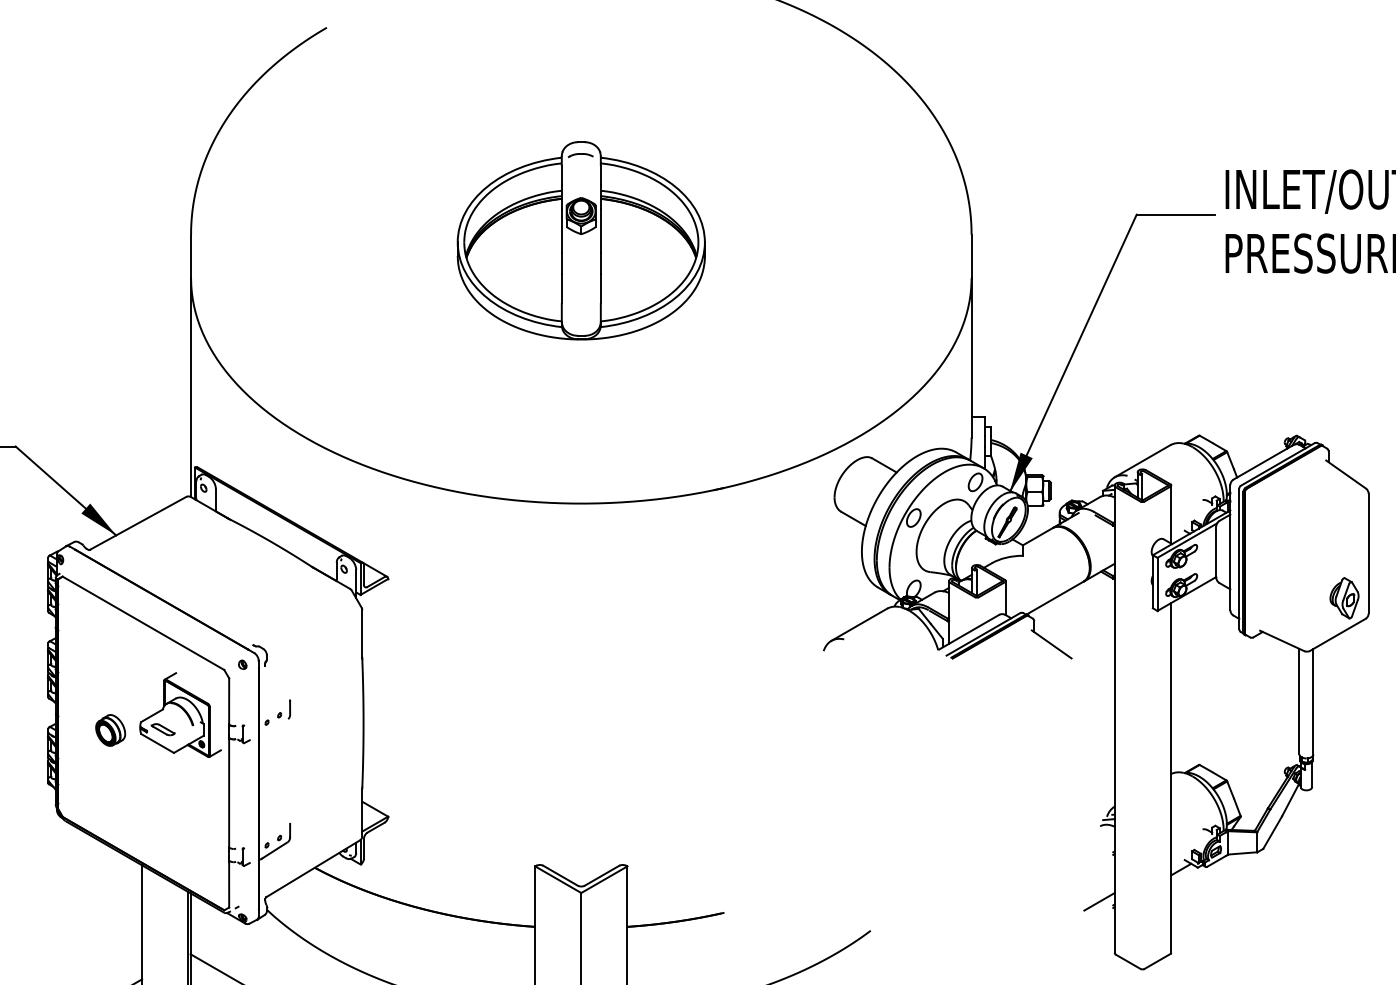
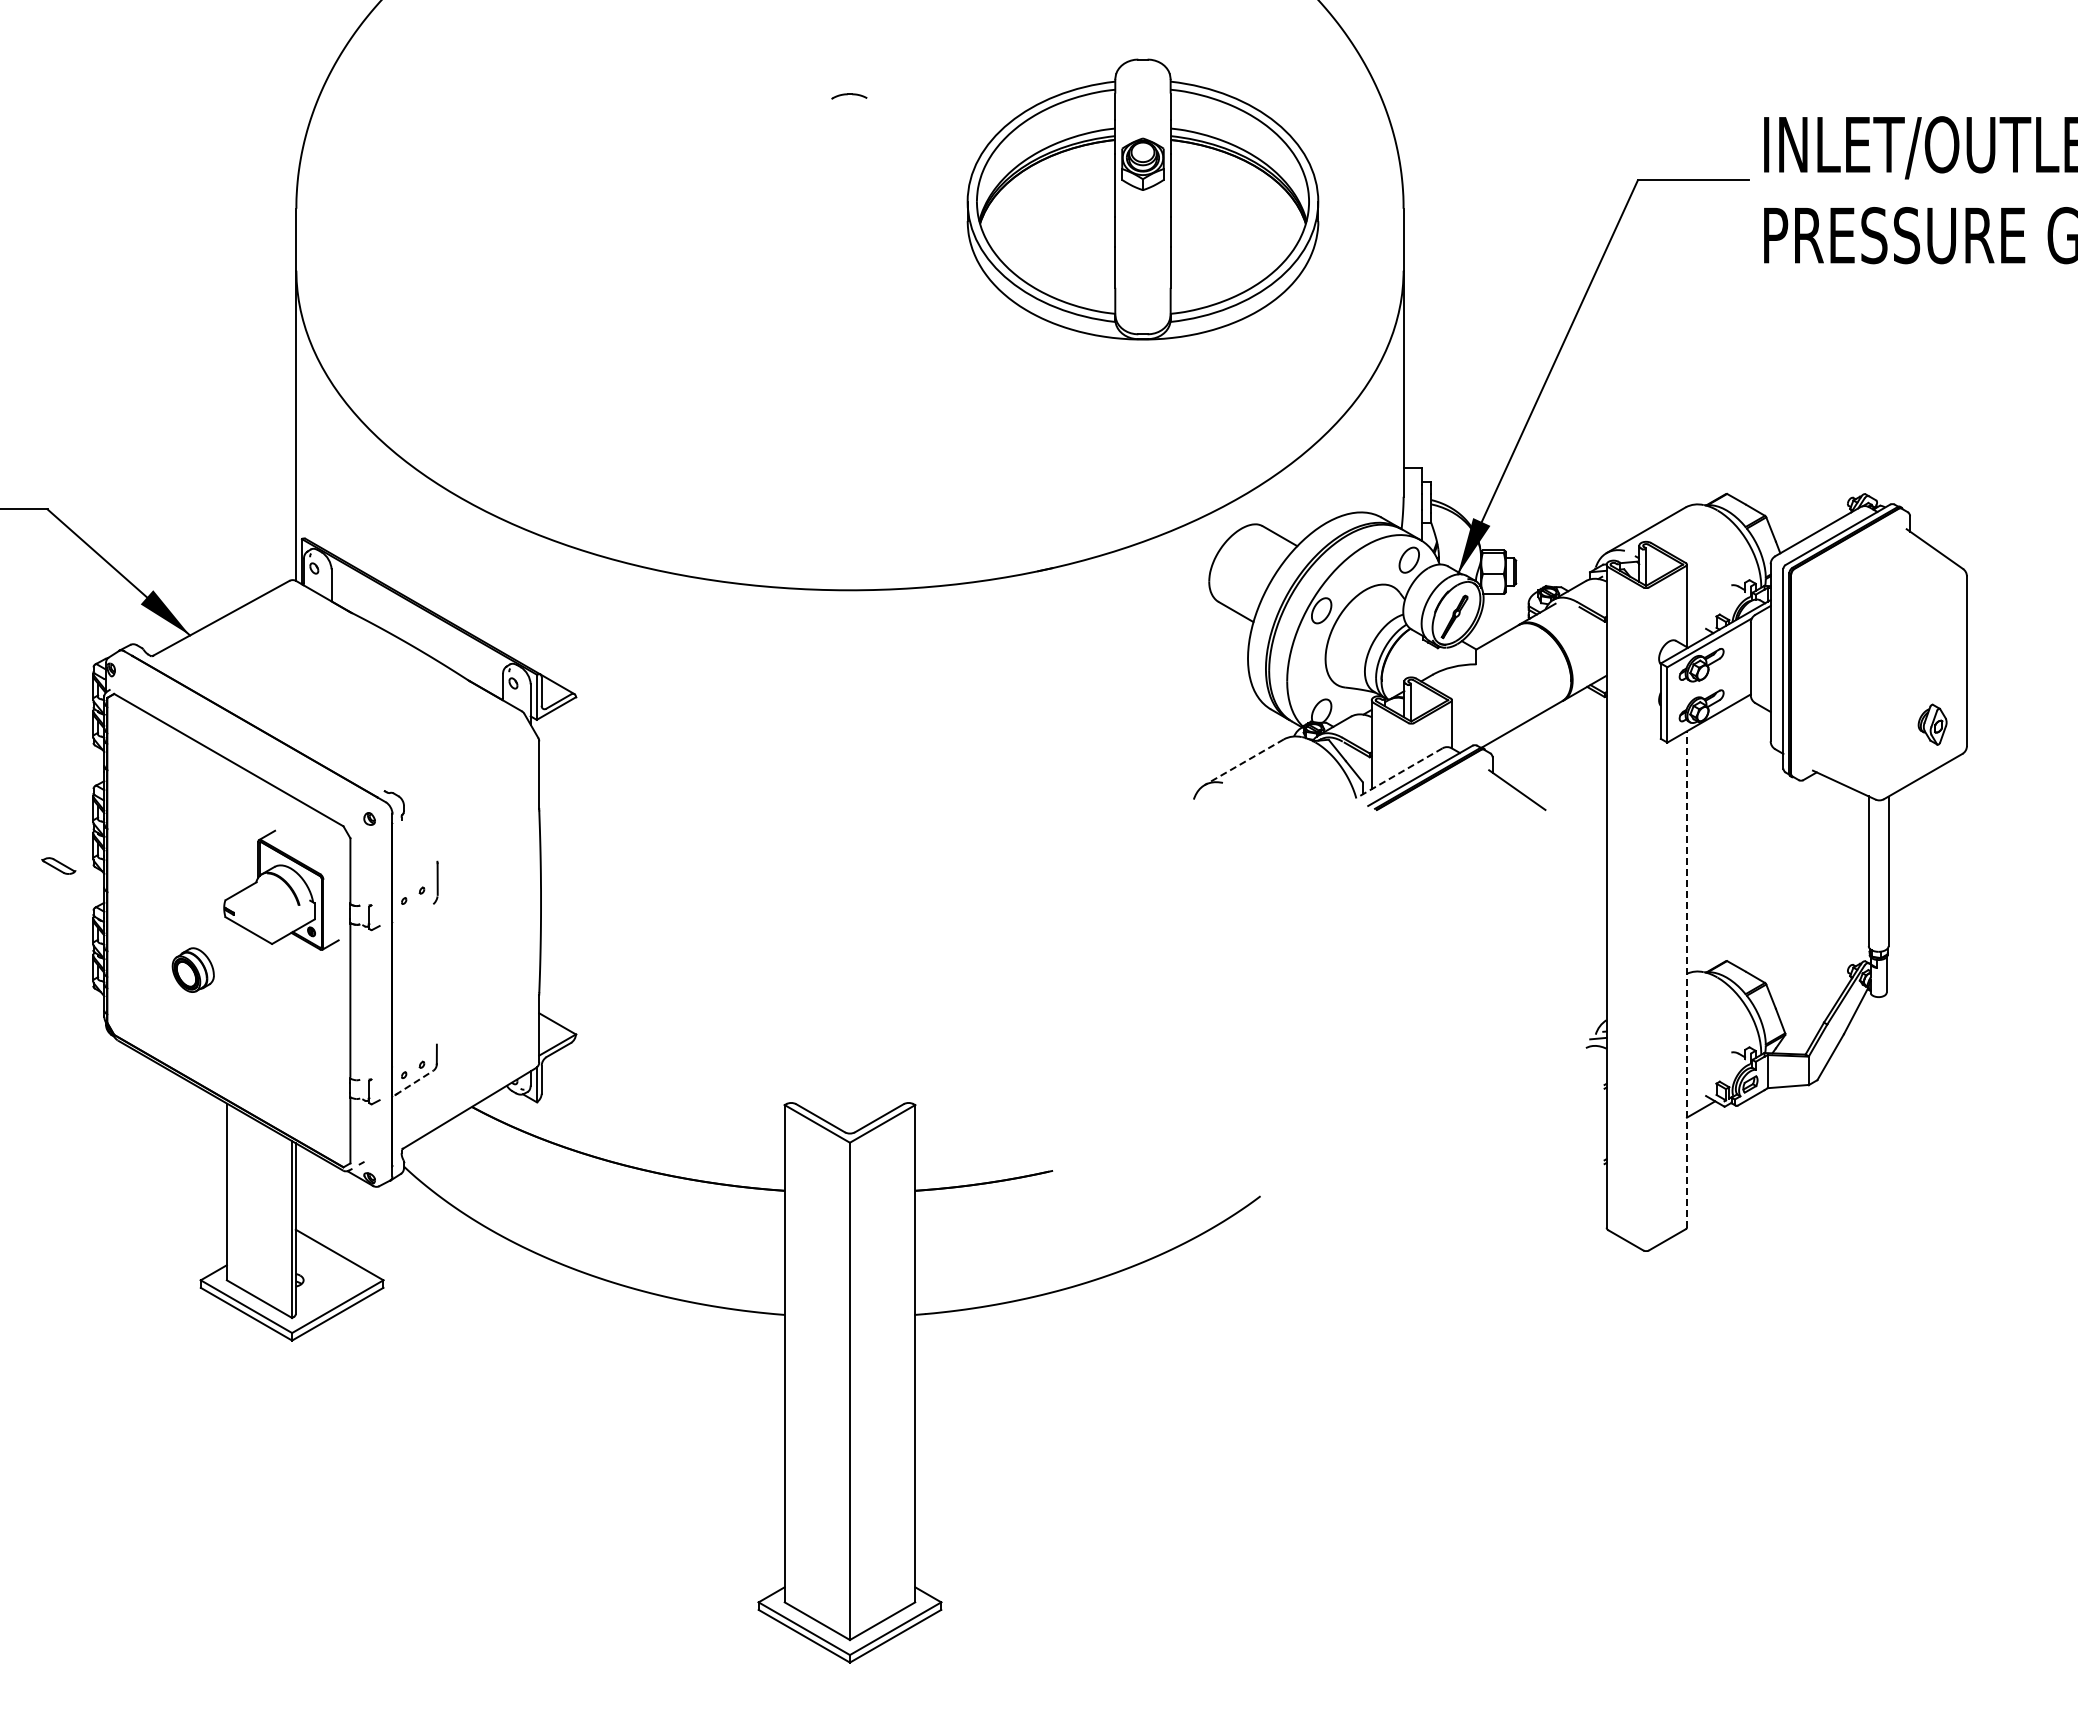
part: (580, 240) -> (1142, 199), moved
part: (1344, 598) -> (1932, 724), size x0.7
line: (859, 624) -> (1244, 762), solid -> dashed
line: (969, 632) -> (1400, 772), solid -> dashed
part: (289, 709) -> (435, 882), size x1.6
part: (162, 729) -> (58, 865), moved
part: (110, 730) -> (192, 969), moved
line: (1170, 777) -> (1686, 978), solid -> dashed
line: (274, 850) -> (414, 1082), solid -> dashed
line: (1099, 901) -> (1584, 1154), removed

